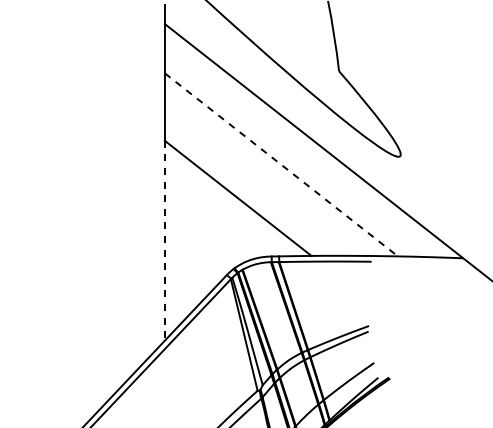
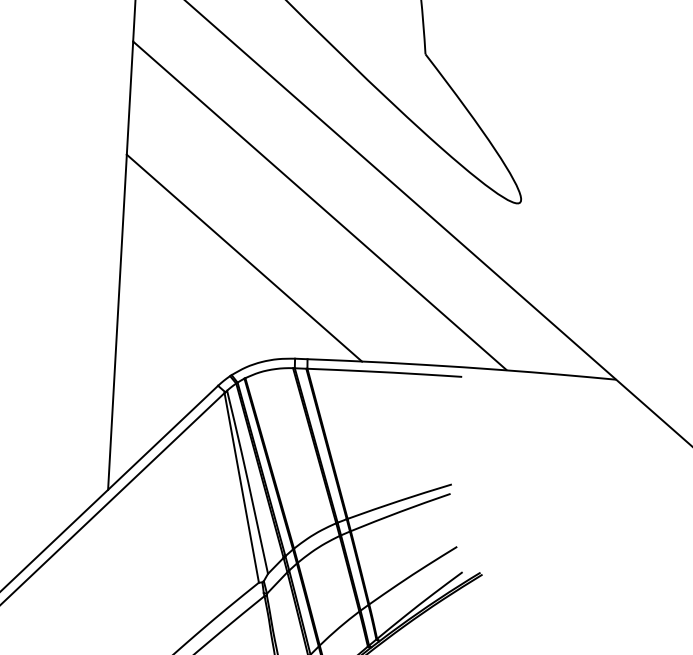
line: (281, 165) -> (320, 207), dashed -> solid
line: (164, 240) -> (116, 321), dashed -> solid

